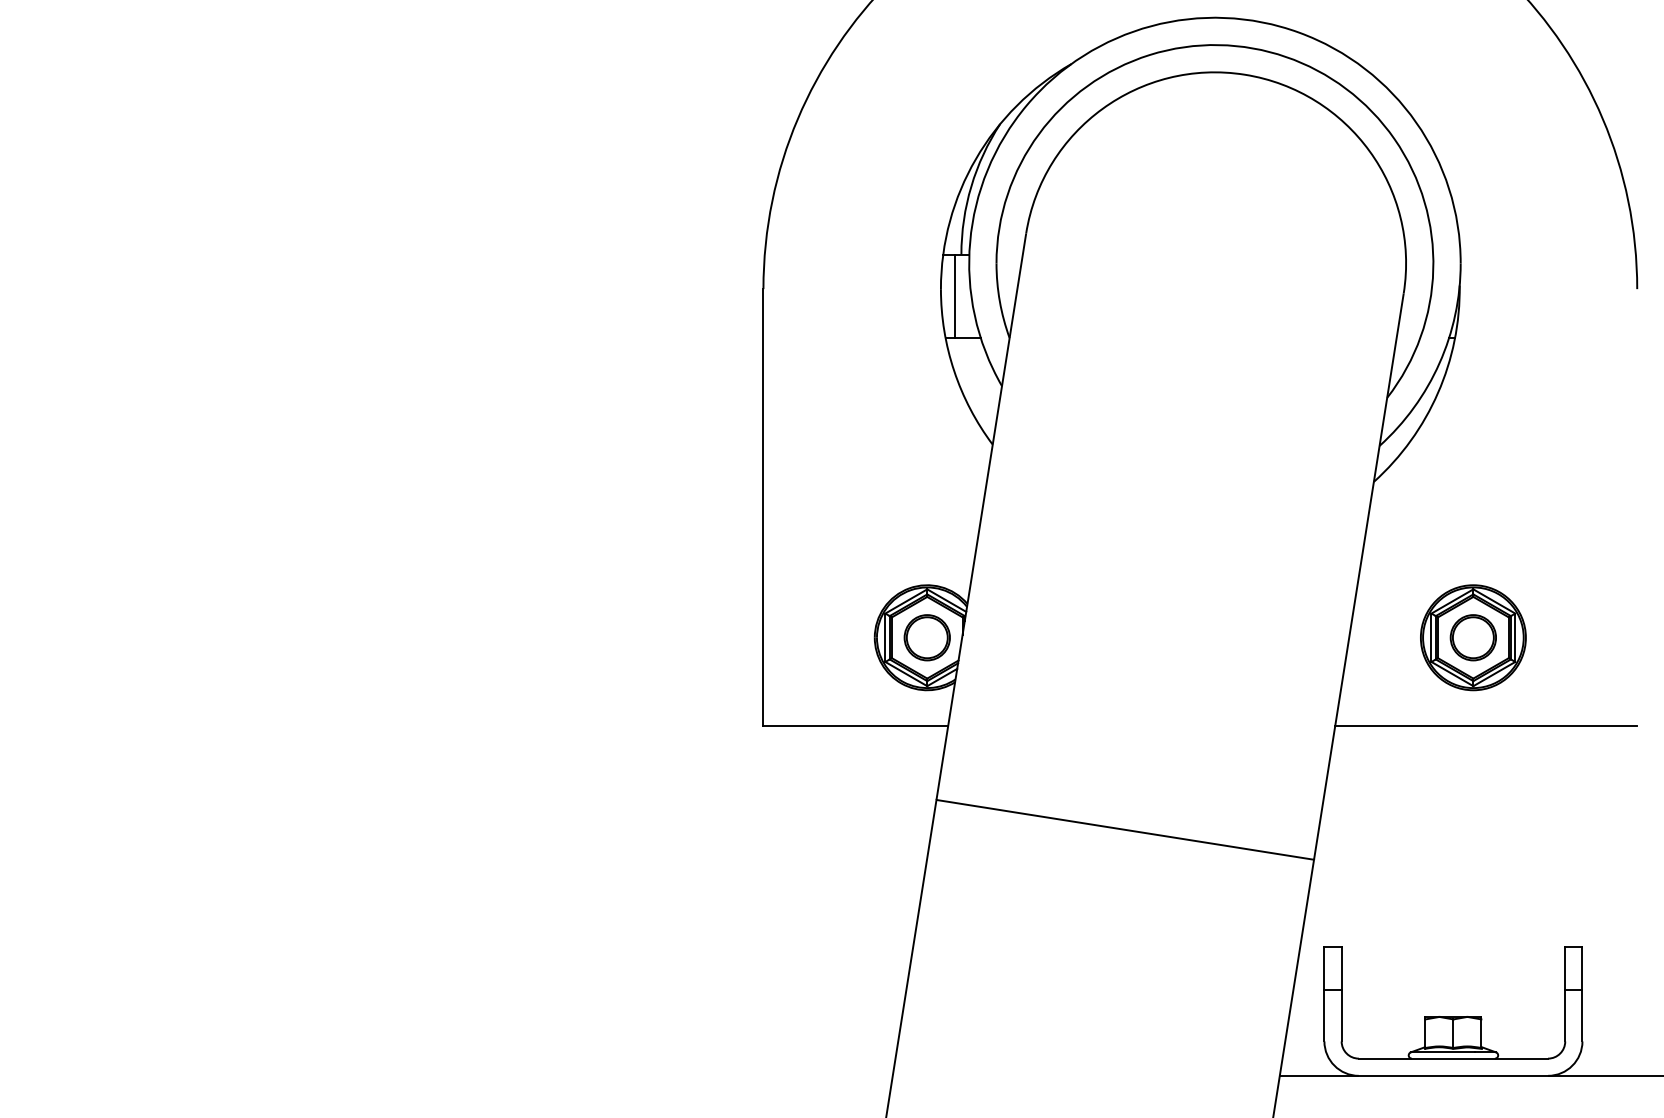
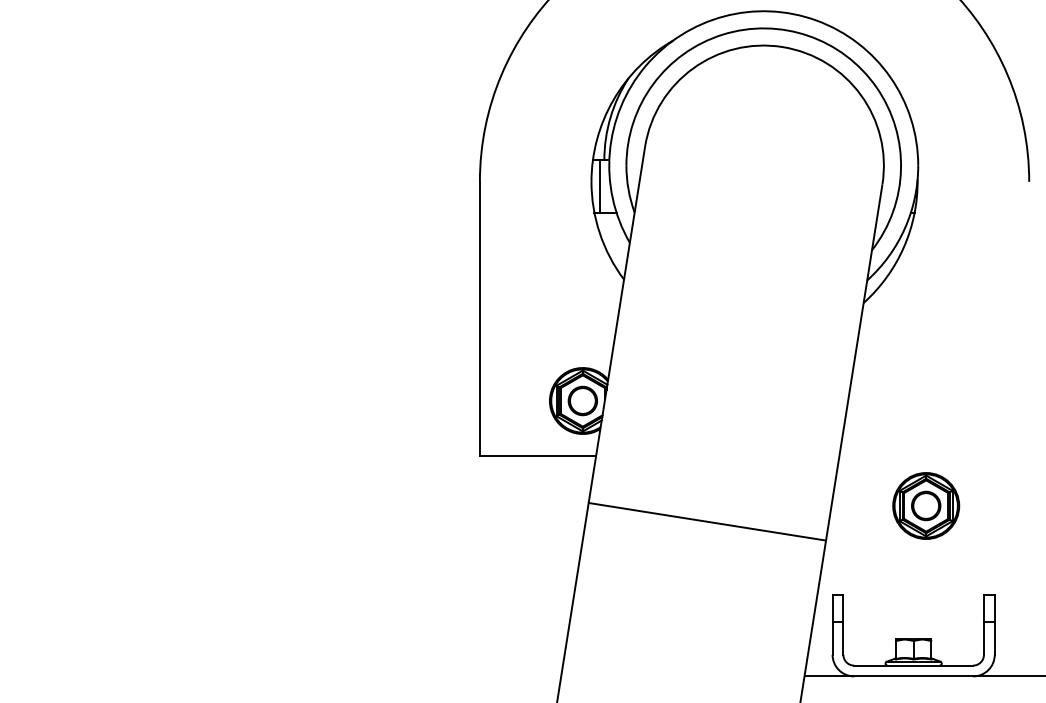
part: (1473, 636) -> (926, 505), moved
line: (1486, 726) -> (934, 456), removed

